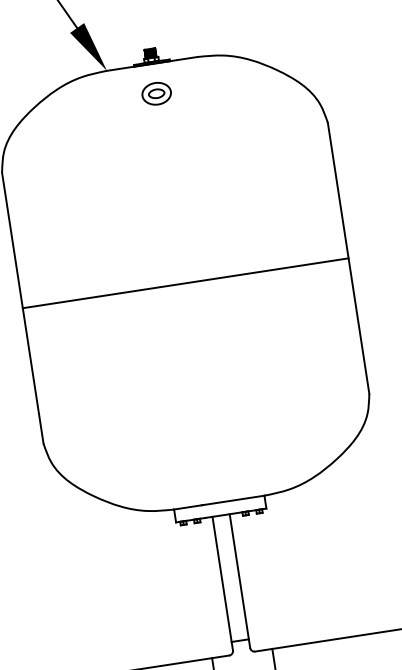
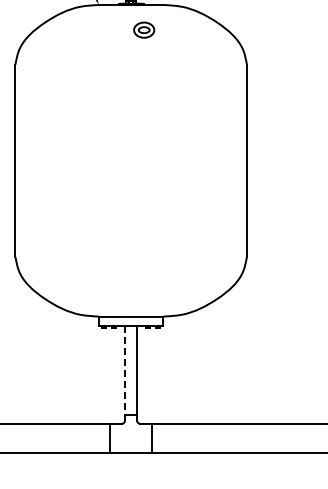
part: (157, 92) -> (144, 29), moved
line: (184, 283) -> (130, 160), removed
line: (222, 584) -> (124, 373), solid -> dashed

